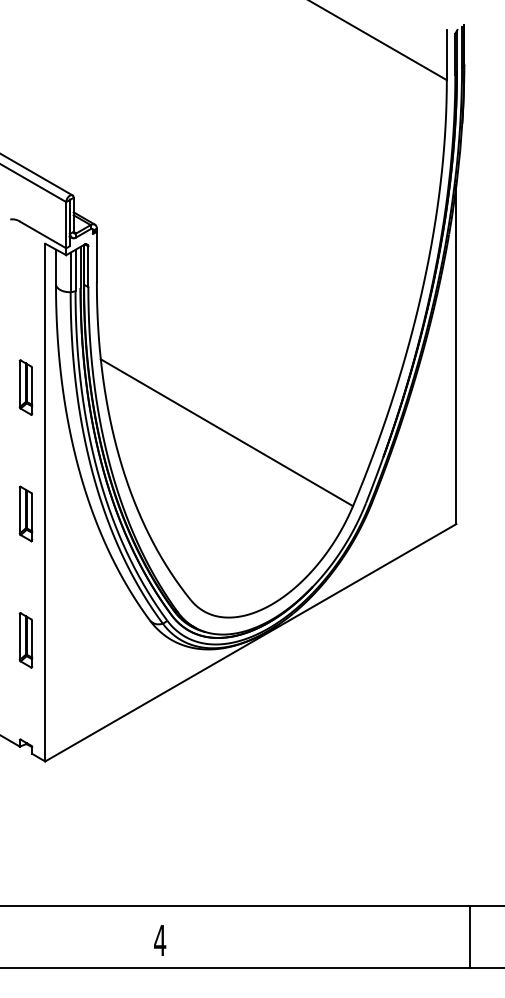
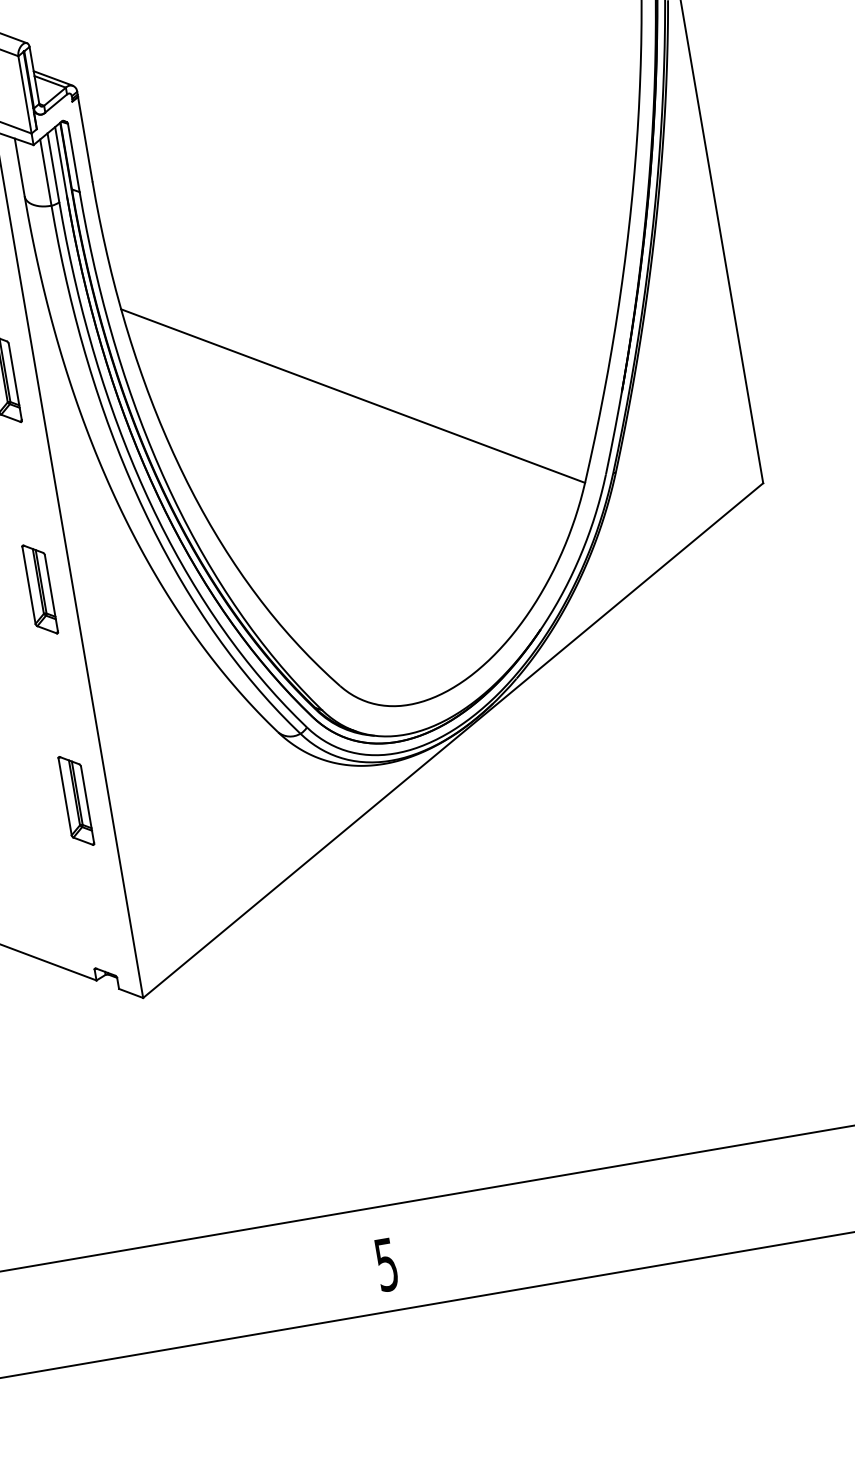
text: (160, 940) -> (387, 1264), 4 -> 5

